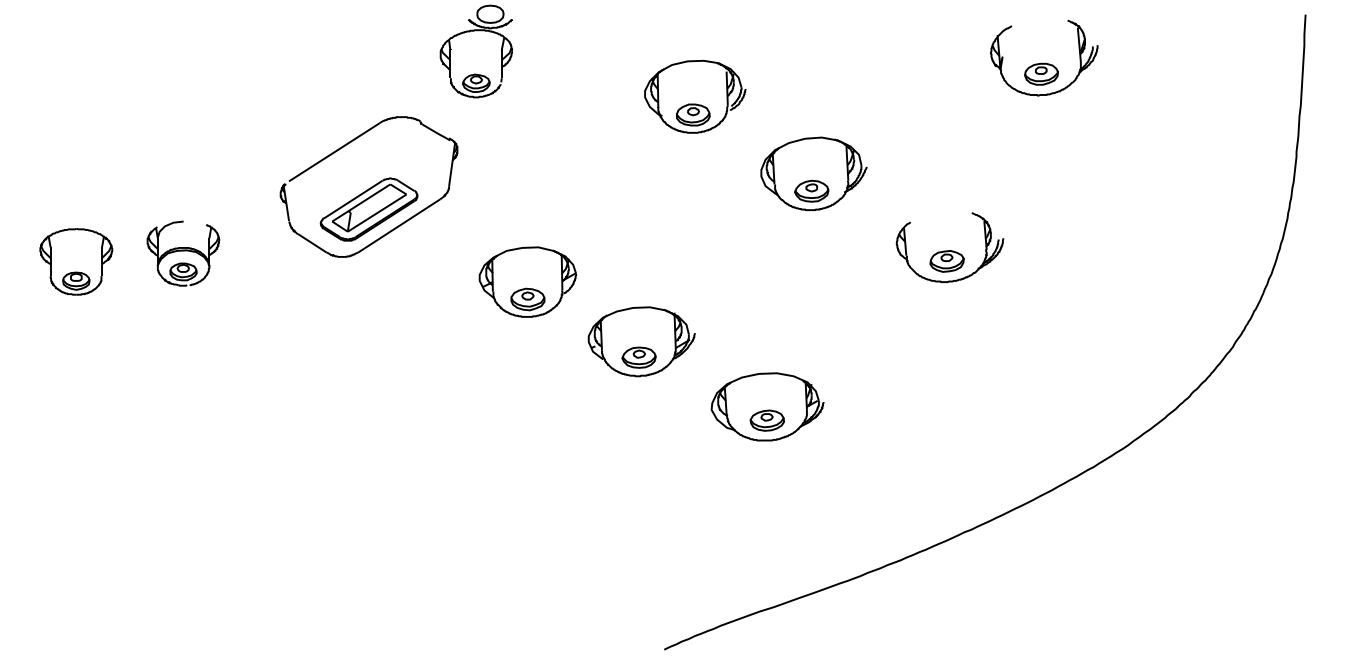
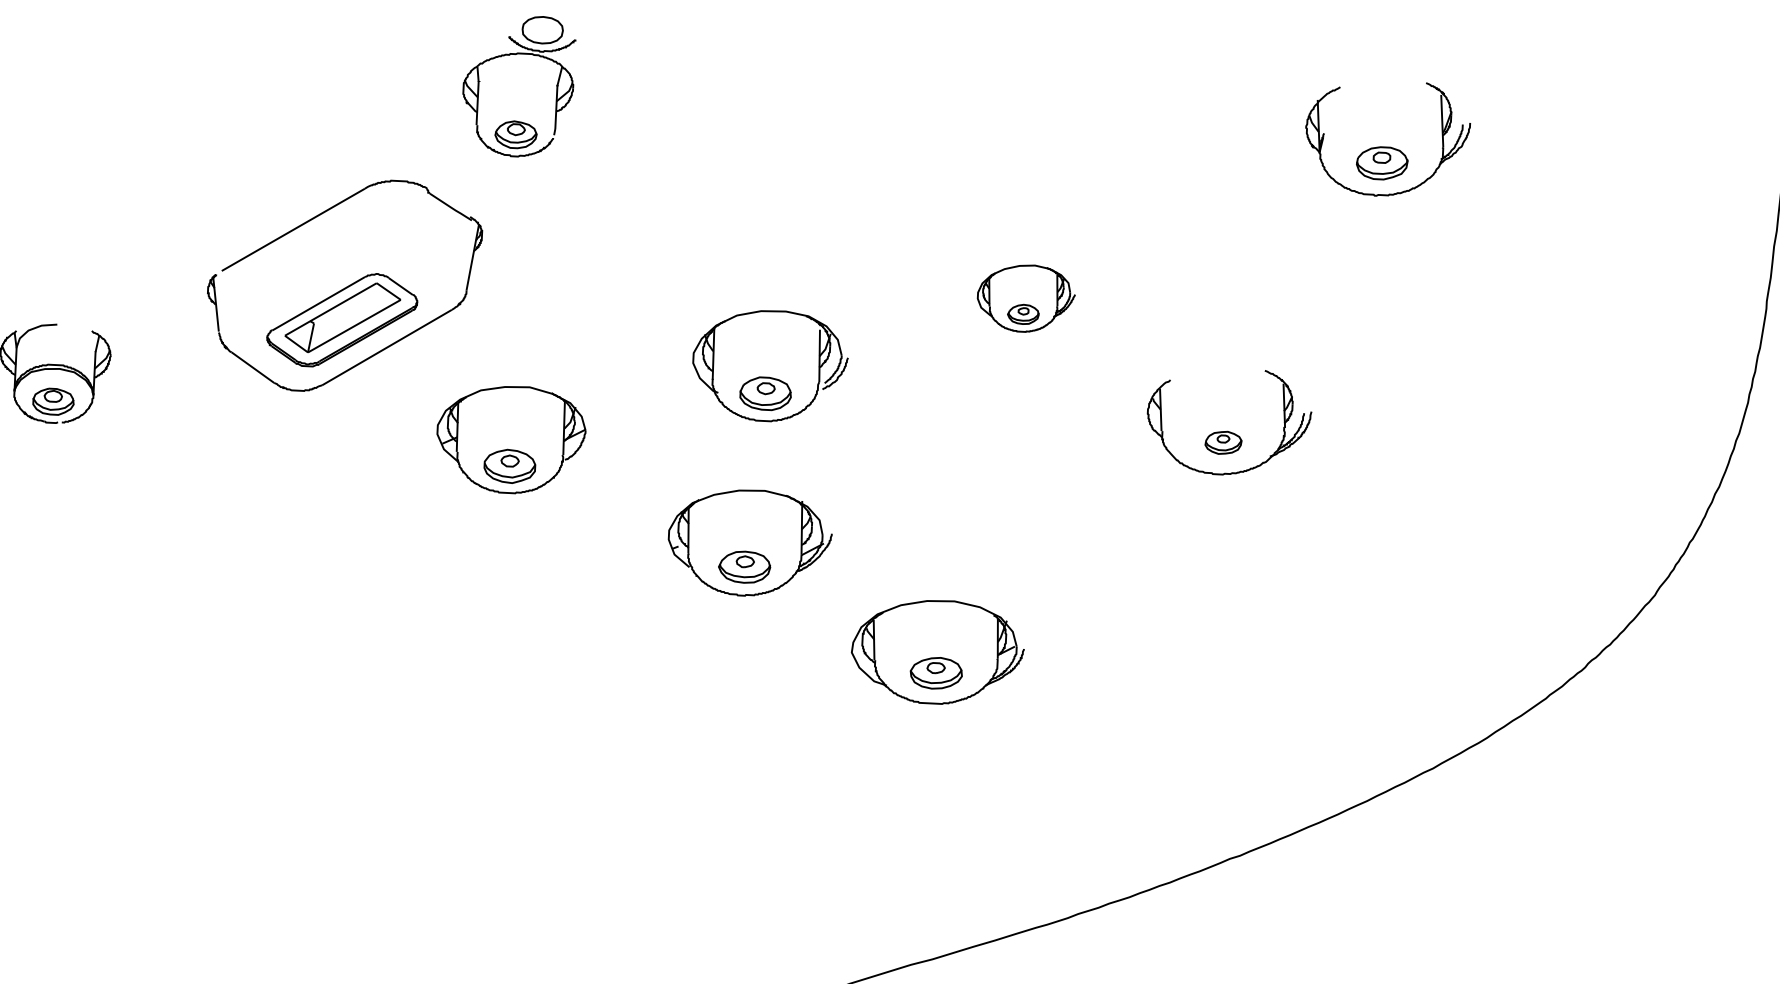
part: (695, 96) -> (770, 365), moved
part: (813, 173) -> (1025, 298), size x0.6
part: (946, 261) -> (1222, 442), size x0.7
part: (527, 281) -> (510, 438), moved

